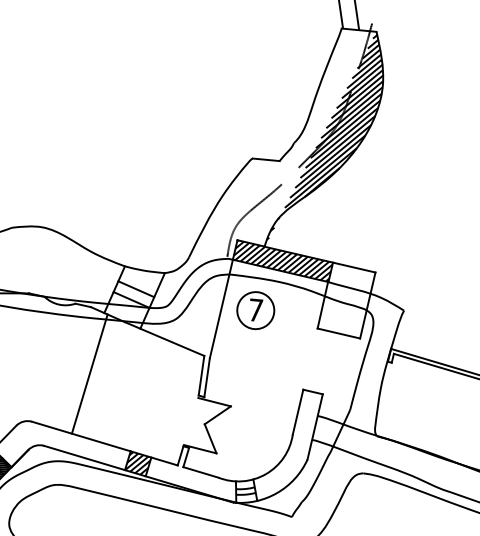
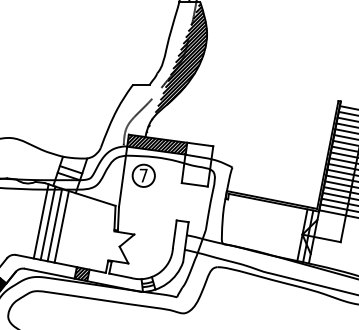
line: (77, 370) -> (40, 221), added
line: (100, 377) -> (54, 224), added
line: (111, 381) -> (61, 226), added

